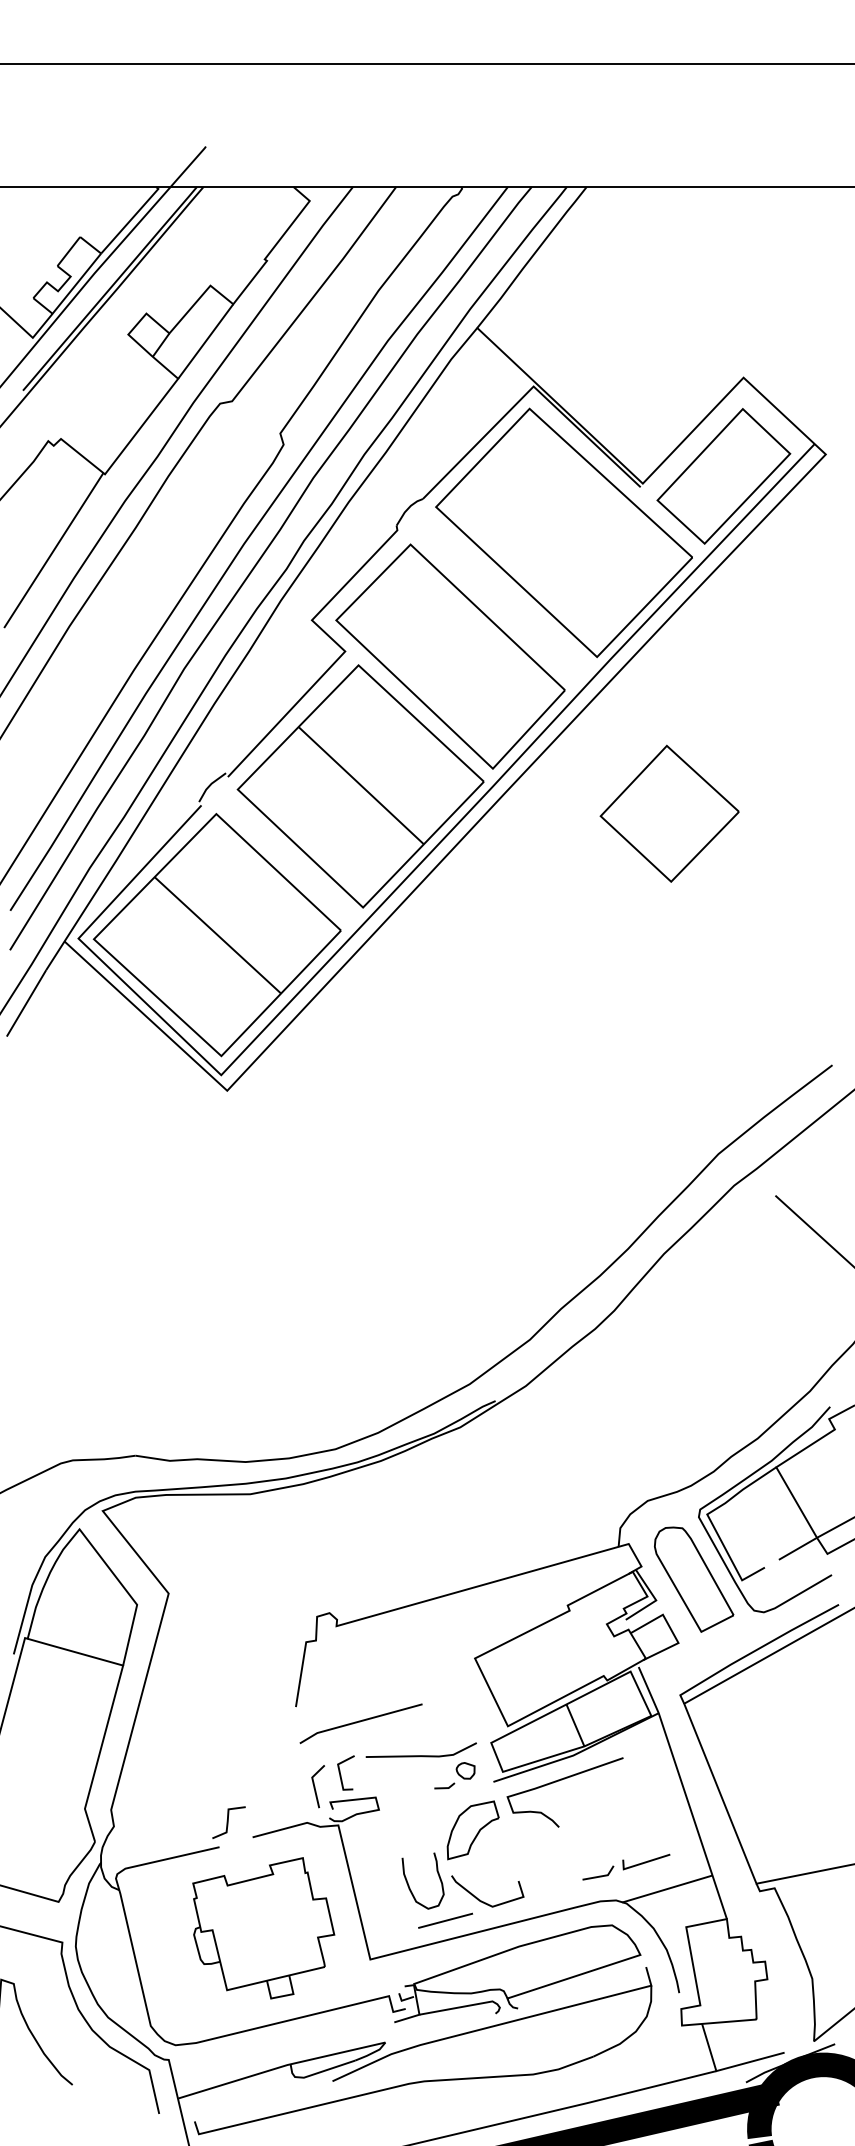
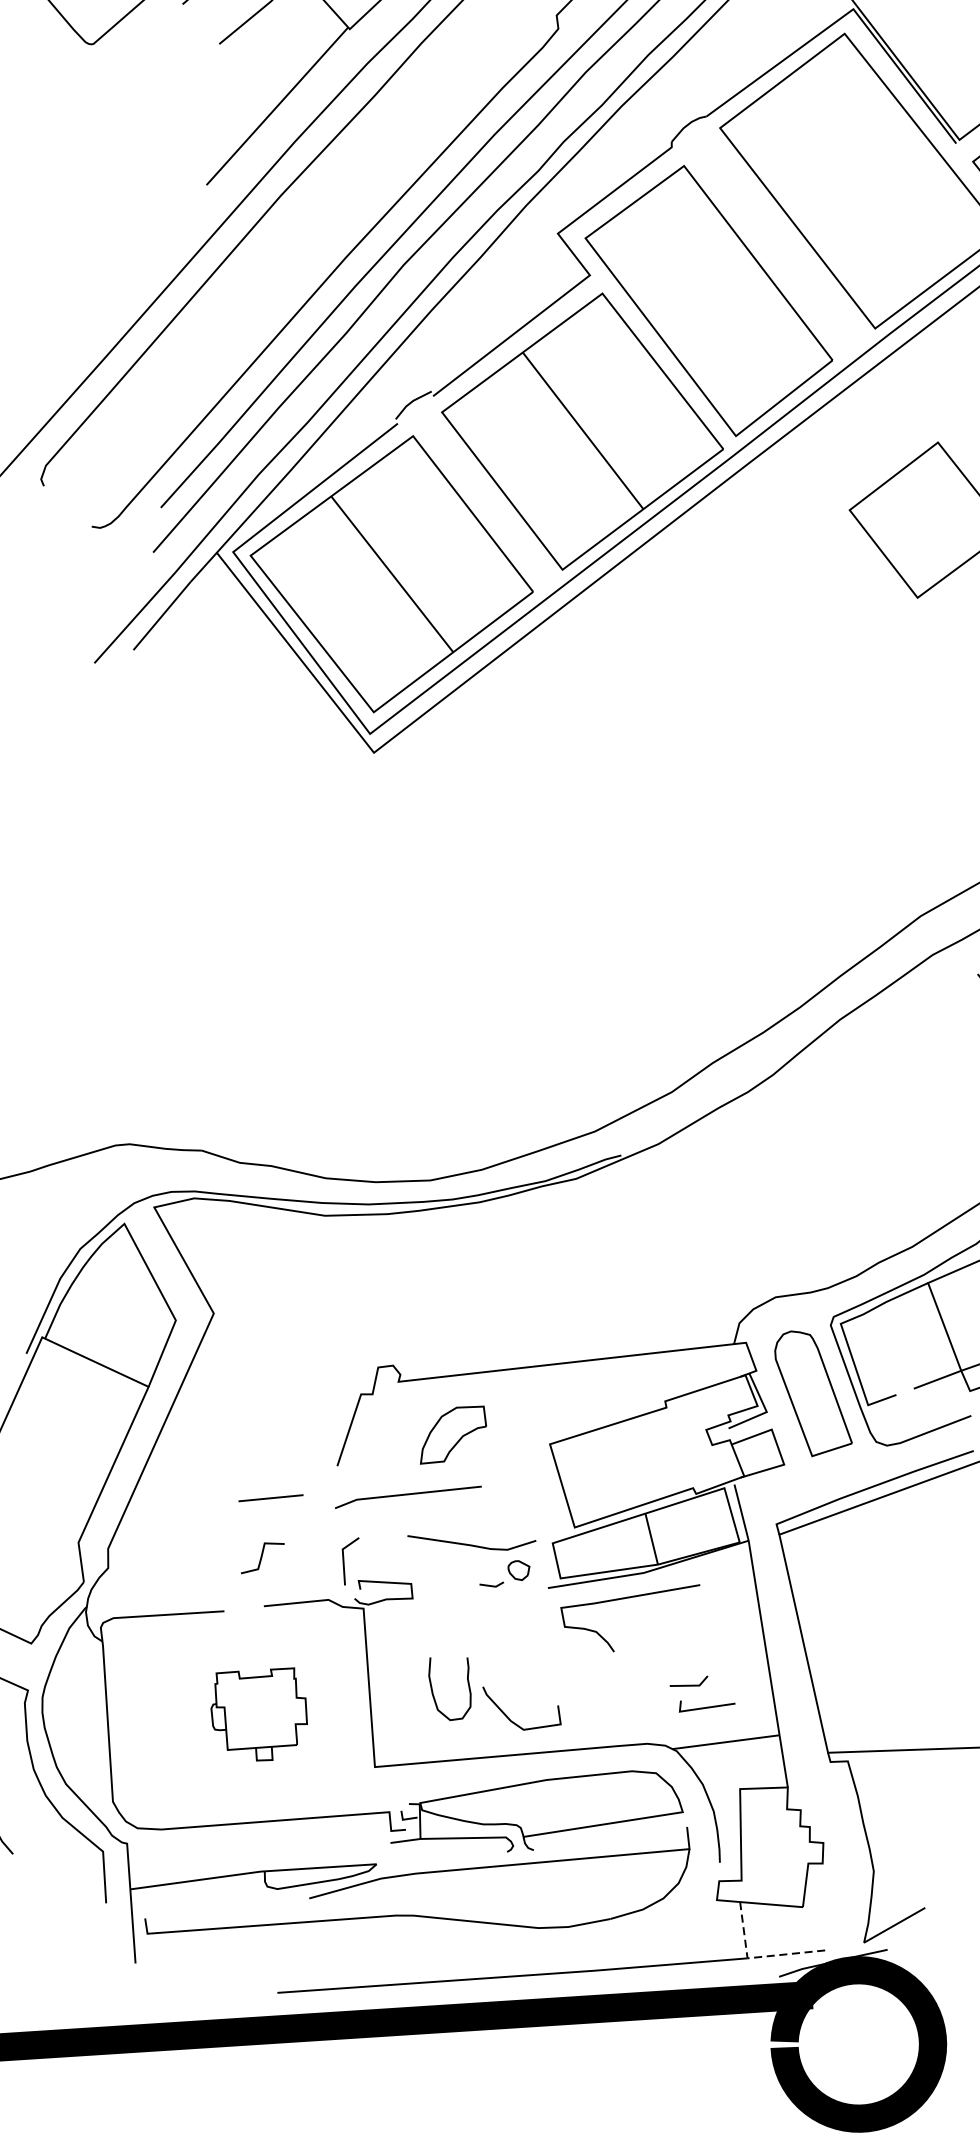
line: (341, 1774) -> (376, 1551), removed
line: (228, 1822) -> (262, 1558), moved
part: (472, 1830) -> (453, 1435), moved
line: (599, 1875) -> (689, 1684), moved
line: (445, 1920) -> (270, 1497), moved
part: (263, 1928) -> (259, 1711), size x0.6
line: (725, 2068) -> (758, 1957), solid -> dashed

